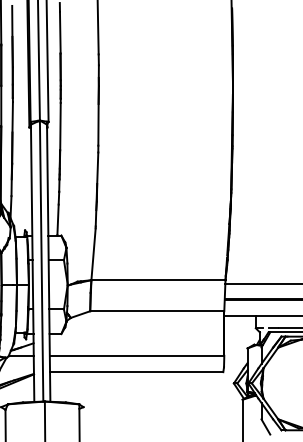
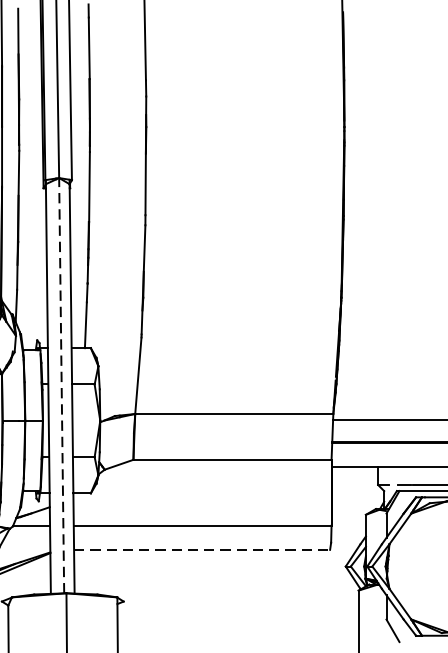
line: (41, 261) -> (61, 386), solid -> dashed
line: (136, 372) -> (201, 550), solid -> dashed

